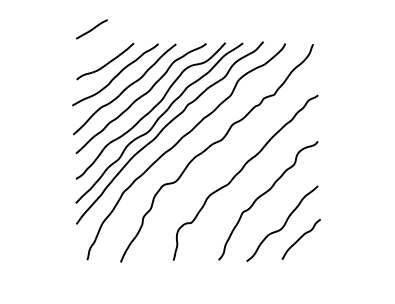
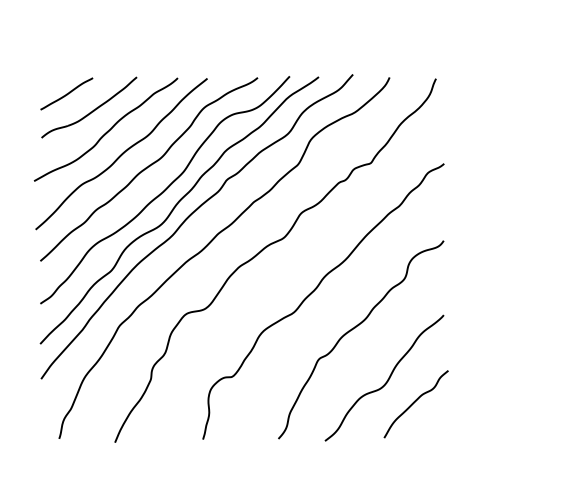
line: (91, 29) -> (66, 94), moved

